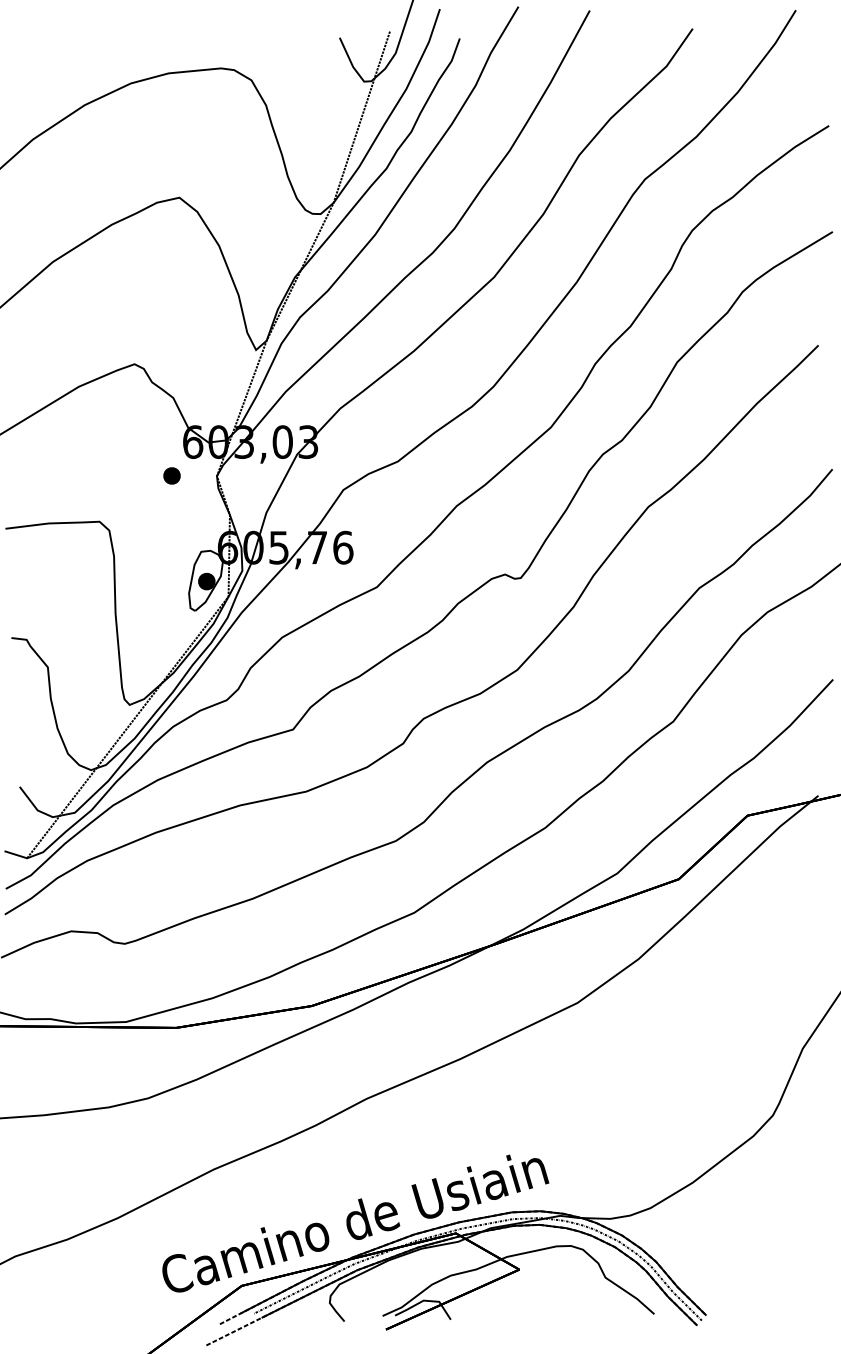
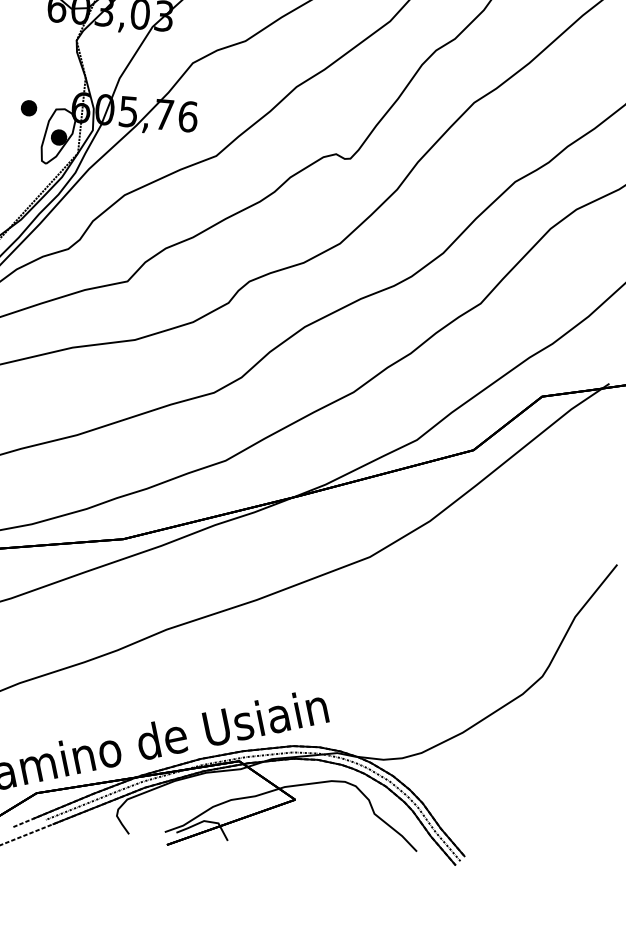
part: (171, 475) -> (28, 107), moved

